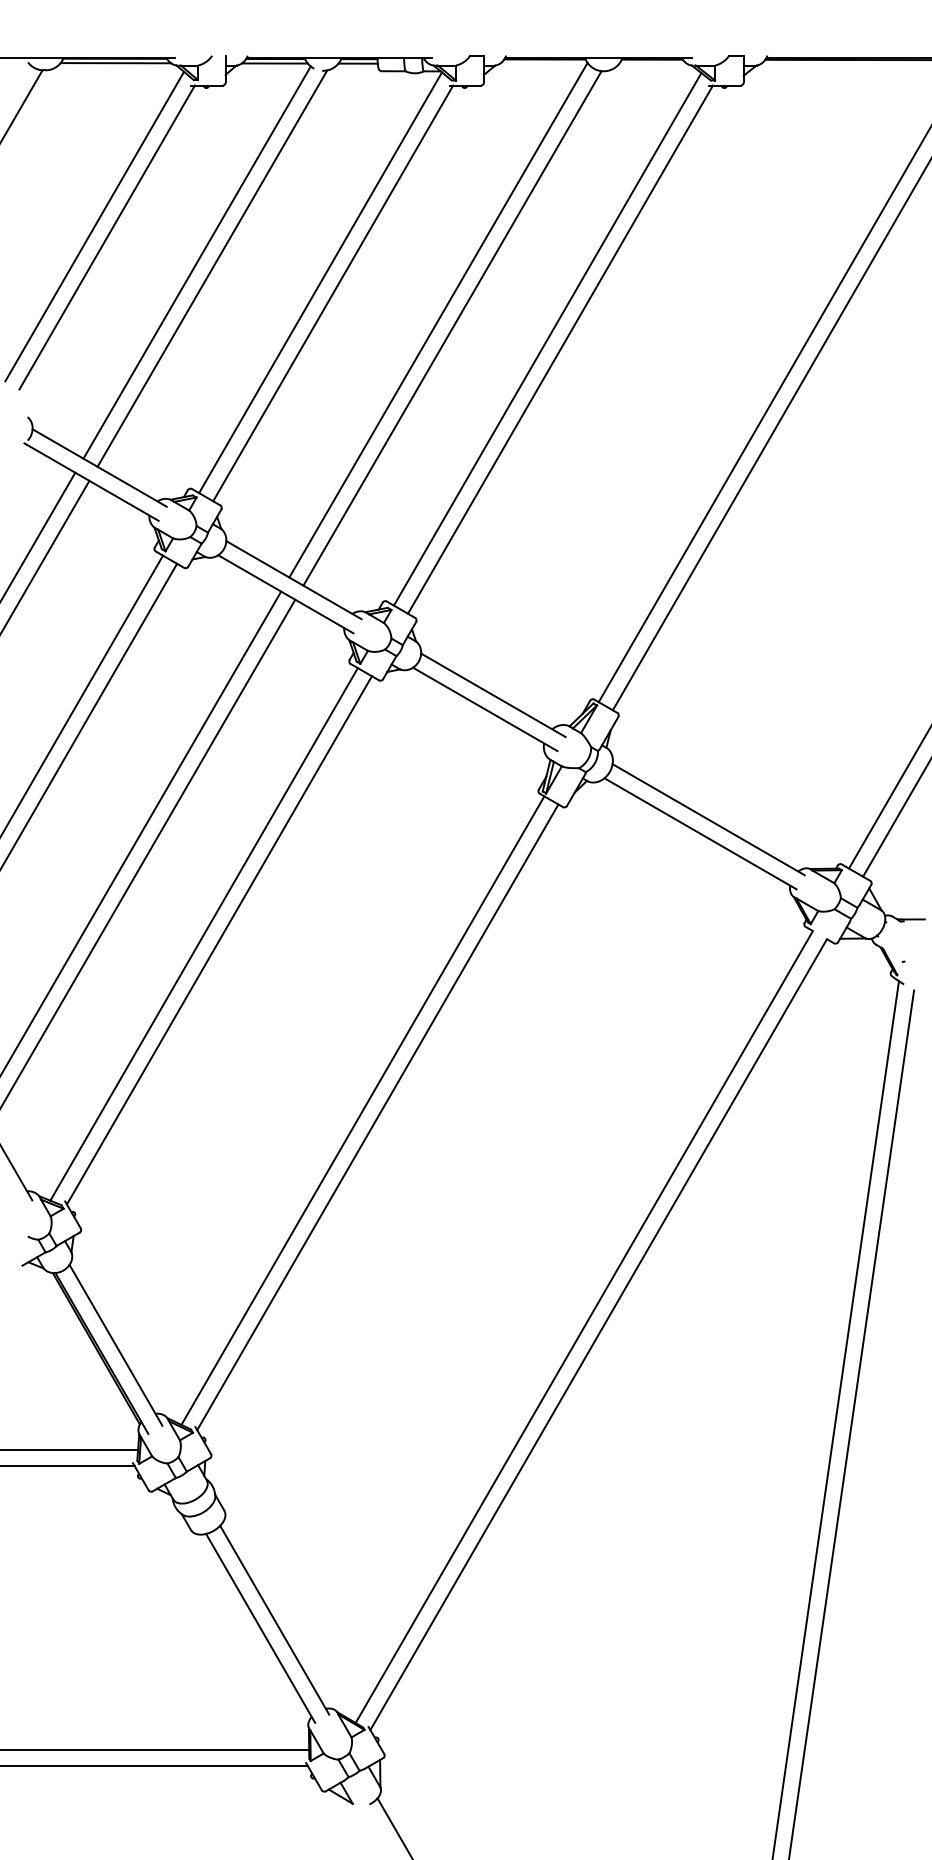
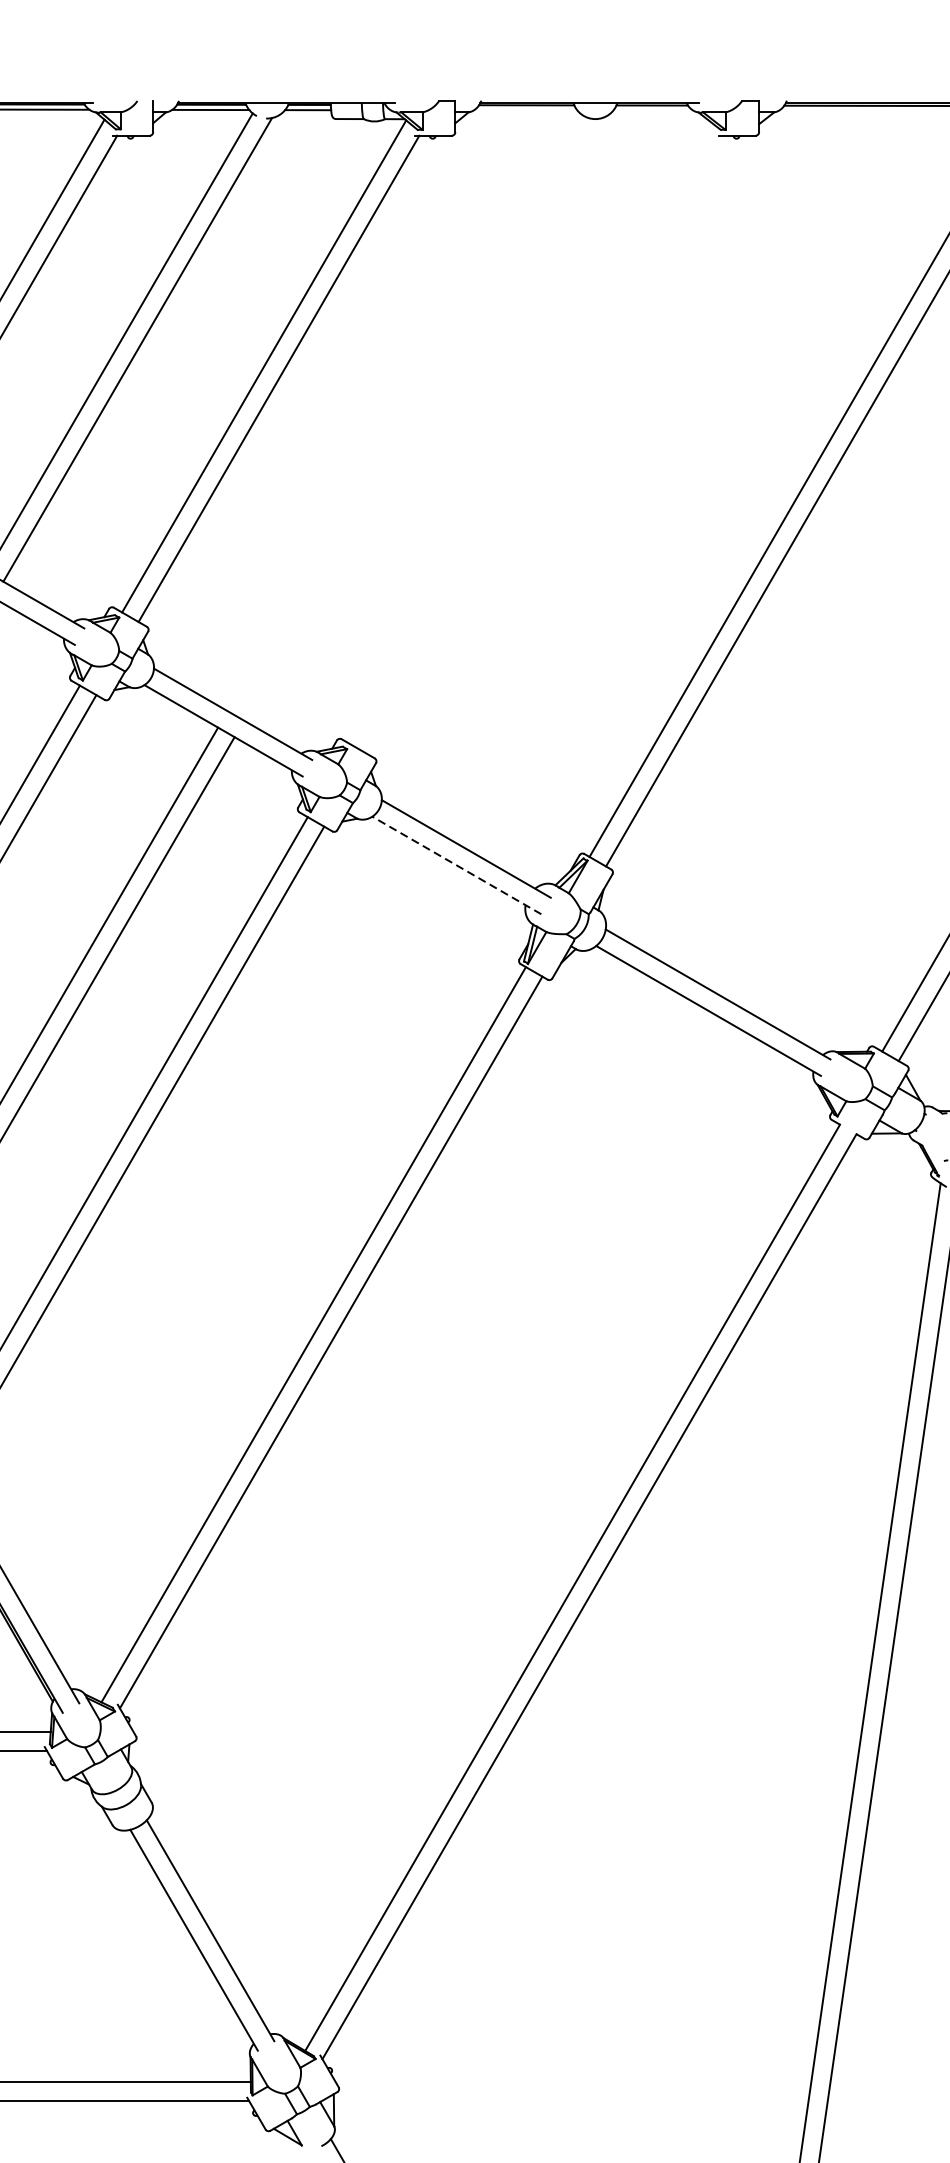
line: (438, 319) -> (402, 409), removed
line: (452, 328) -> (418, 419), removed
line: (547, 339) -> (529, 432), removed
line: (560, 349) -> (544, 444), removed
line: (484, 709) -> (455, 865), solid -> dashed

